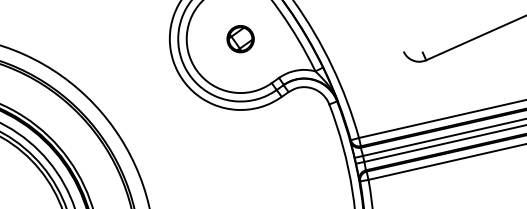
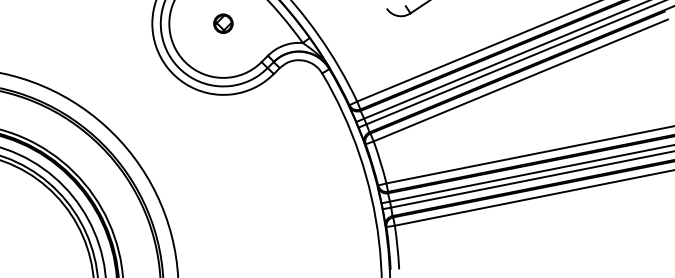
part: (240, 38) -> (223, 23), size x0.7

